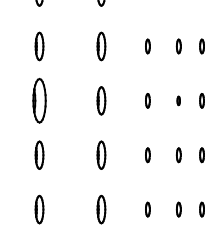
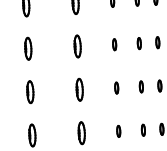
part: (39, 100) -> (28, 48), size x0.62
part: (178, 100) -> (139, 43), size x1.67

